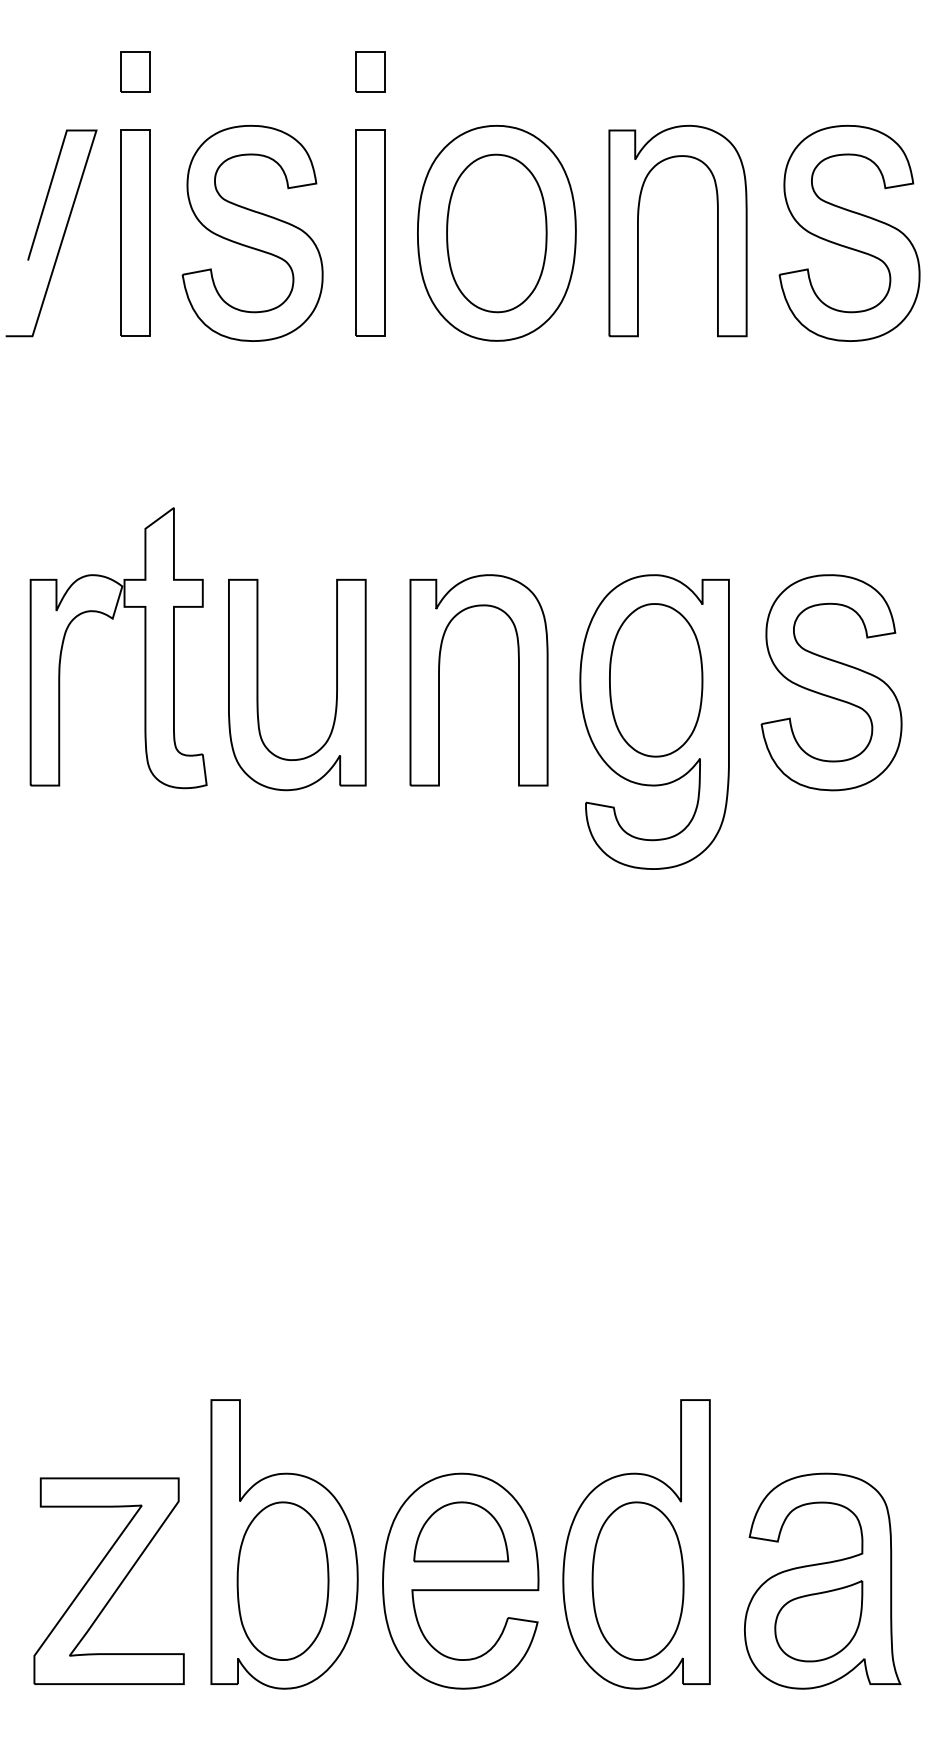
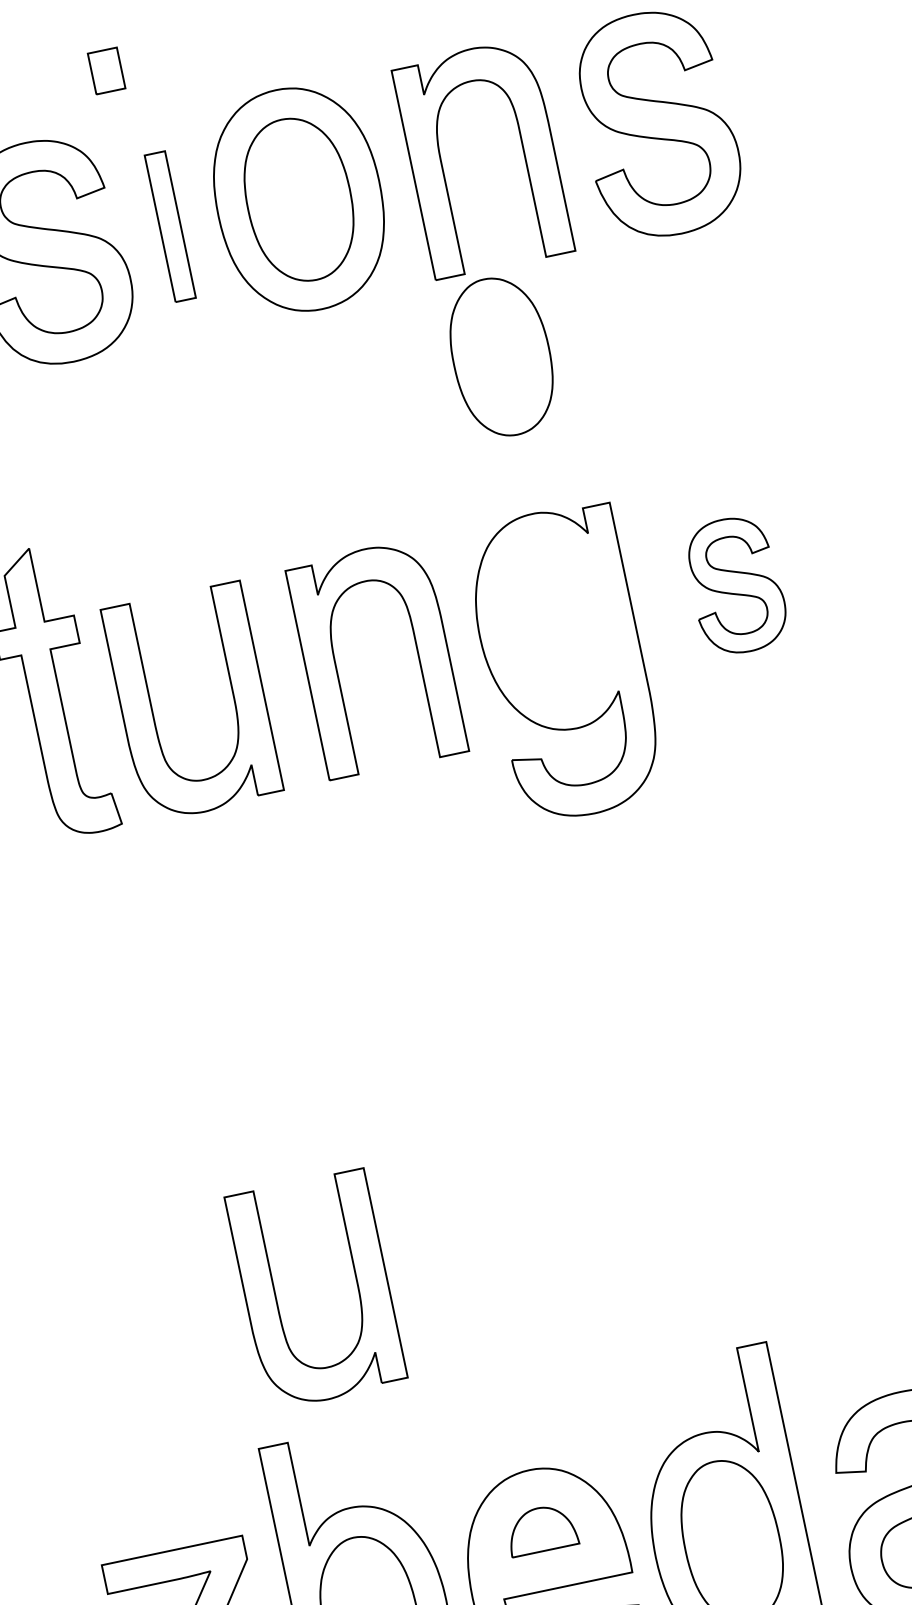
part: (370, 71) -> (106, 70), moved
part: (370, 232) -> (170, 225), size x0.7
part: (656, 680) -> (501, 356), moved
part: (831, 682) -> (736, 585), size x0.6
part: (258, 1261) -> (276, 1297), added
part: (461, 1531) -> (541, 1529), size x0.7

